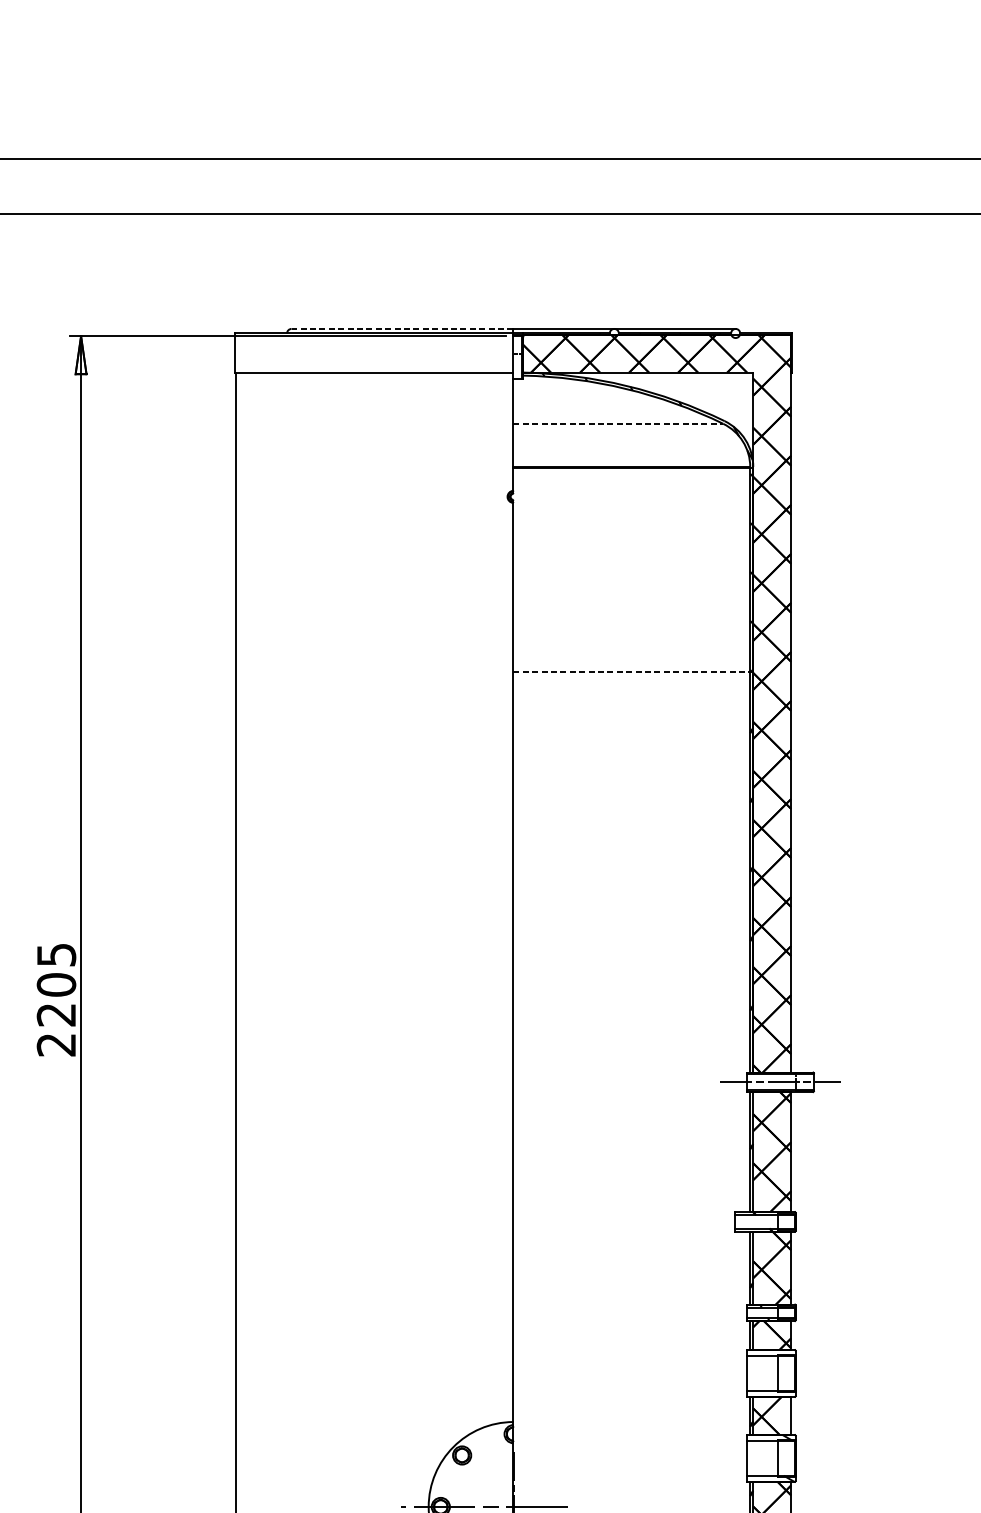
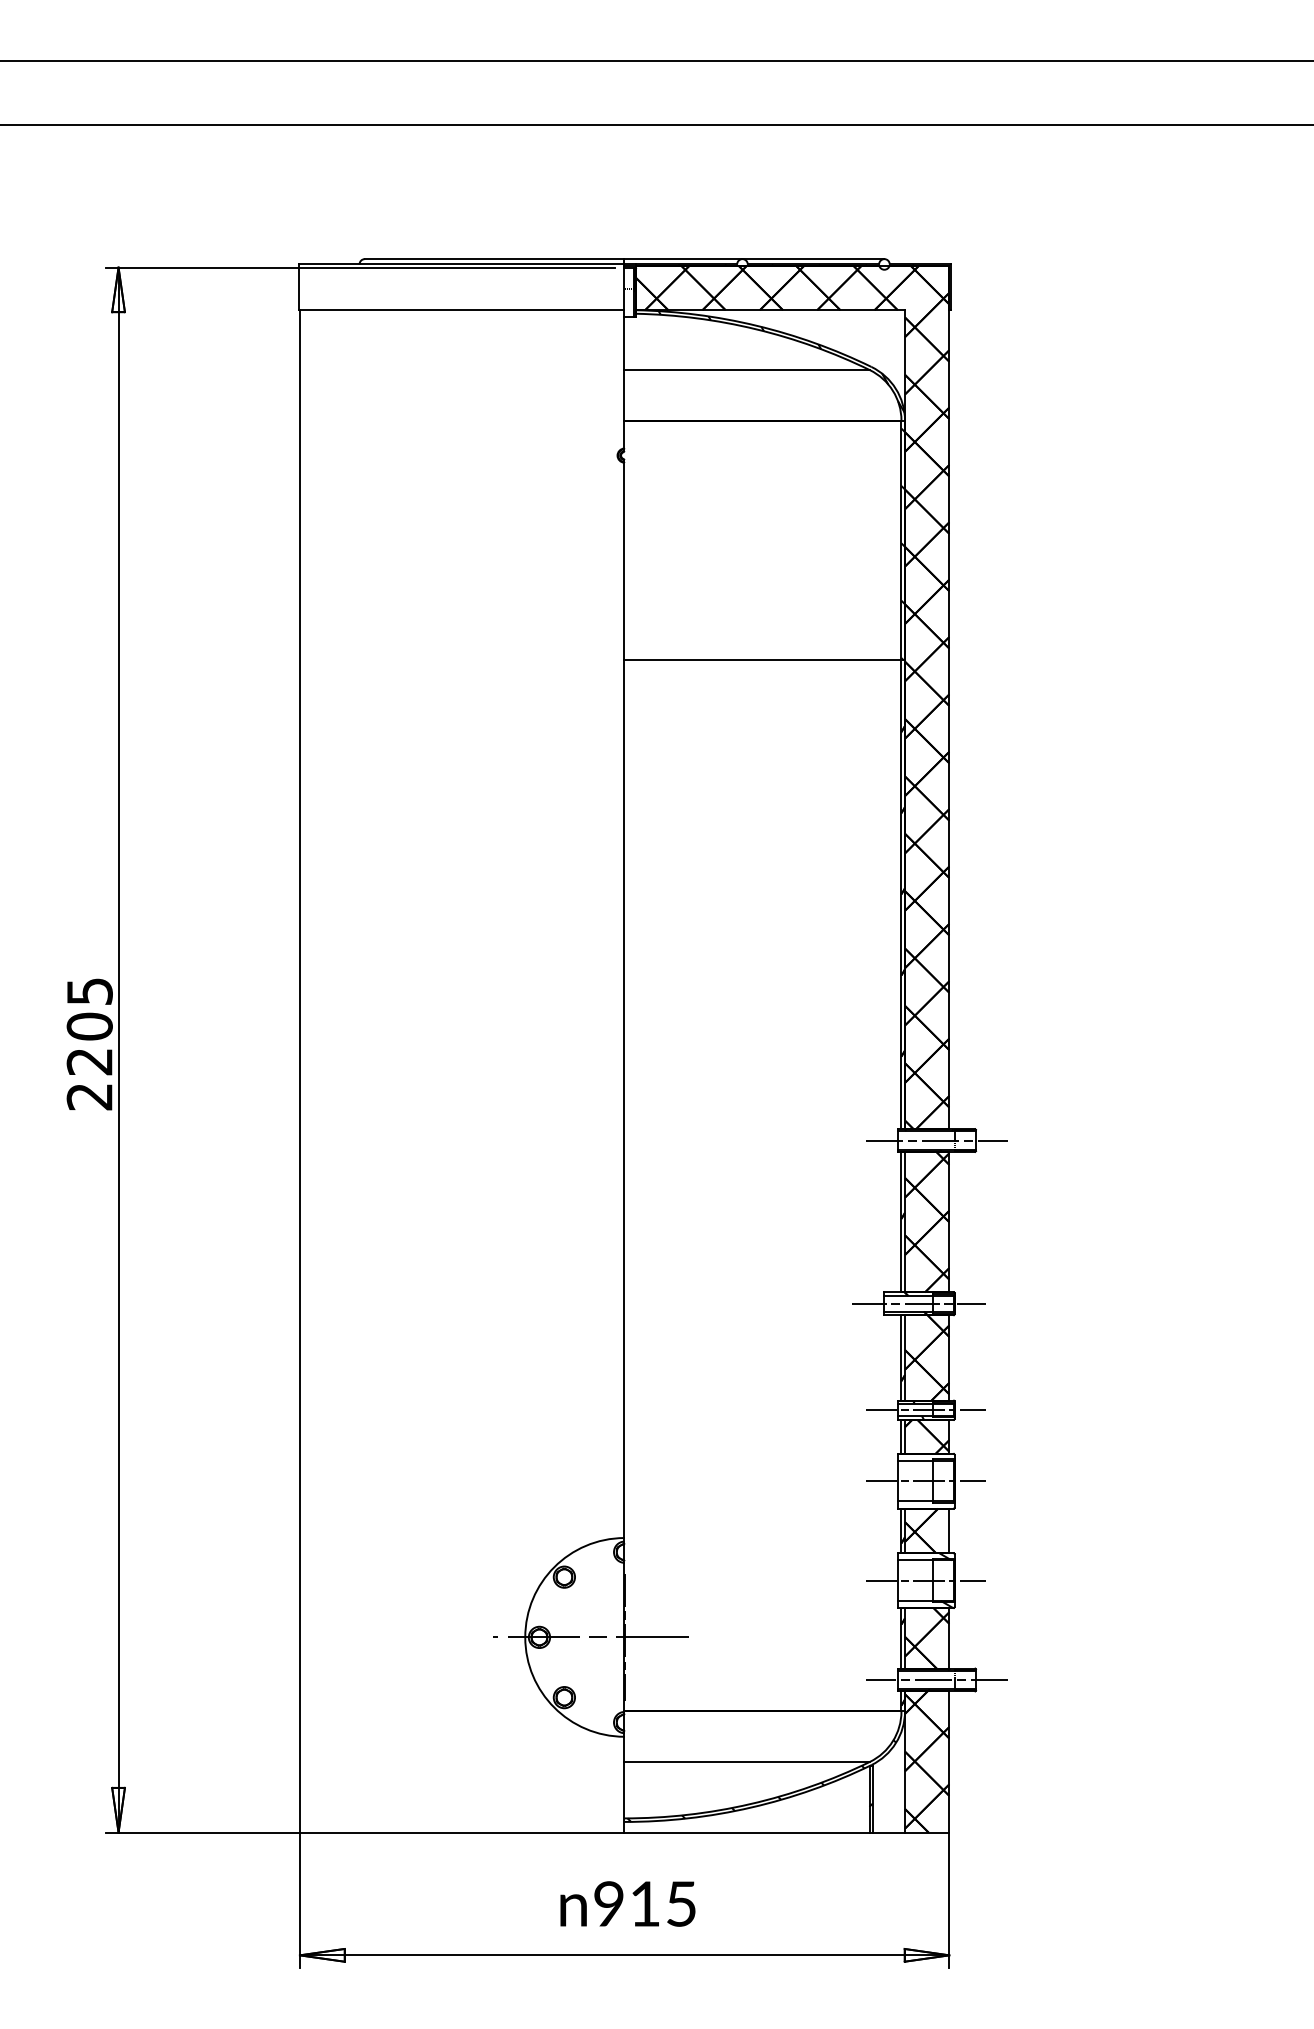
line: (402, 329) -> (494, 259), dashed -> solid
line: (618, 424) -> (747, 370), dashed -> solid
line: (631, 671) -> (762, 660), dashed -> solid
line: (764, 1221) -> (918, 1303), added
line: (770, 1313) -> (925, 1410), added
line: (770, 1373) -> (925, 1481), added
line: (770, 1458) -> (925, 1580), added

